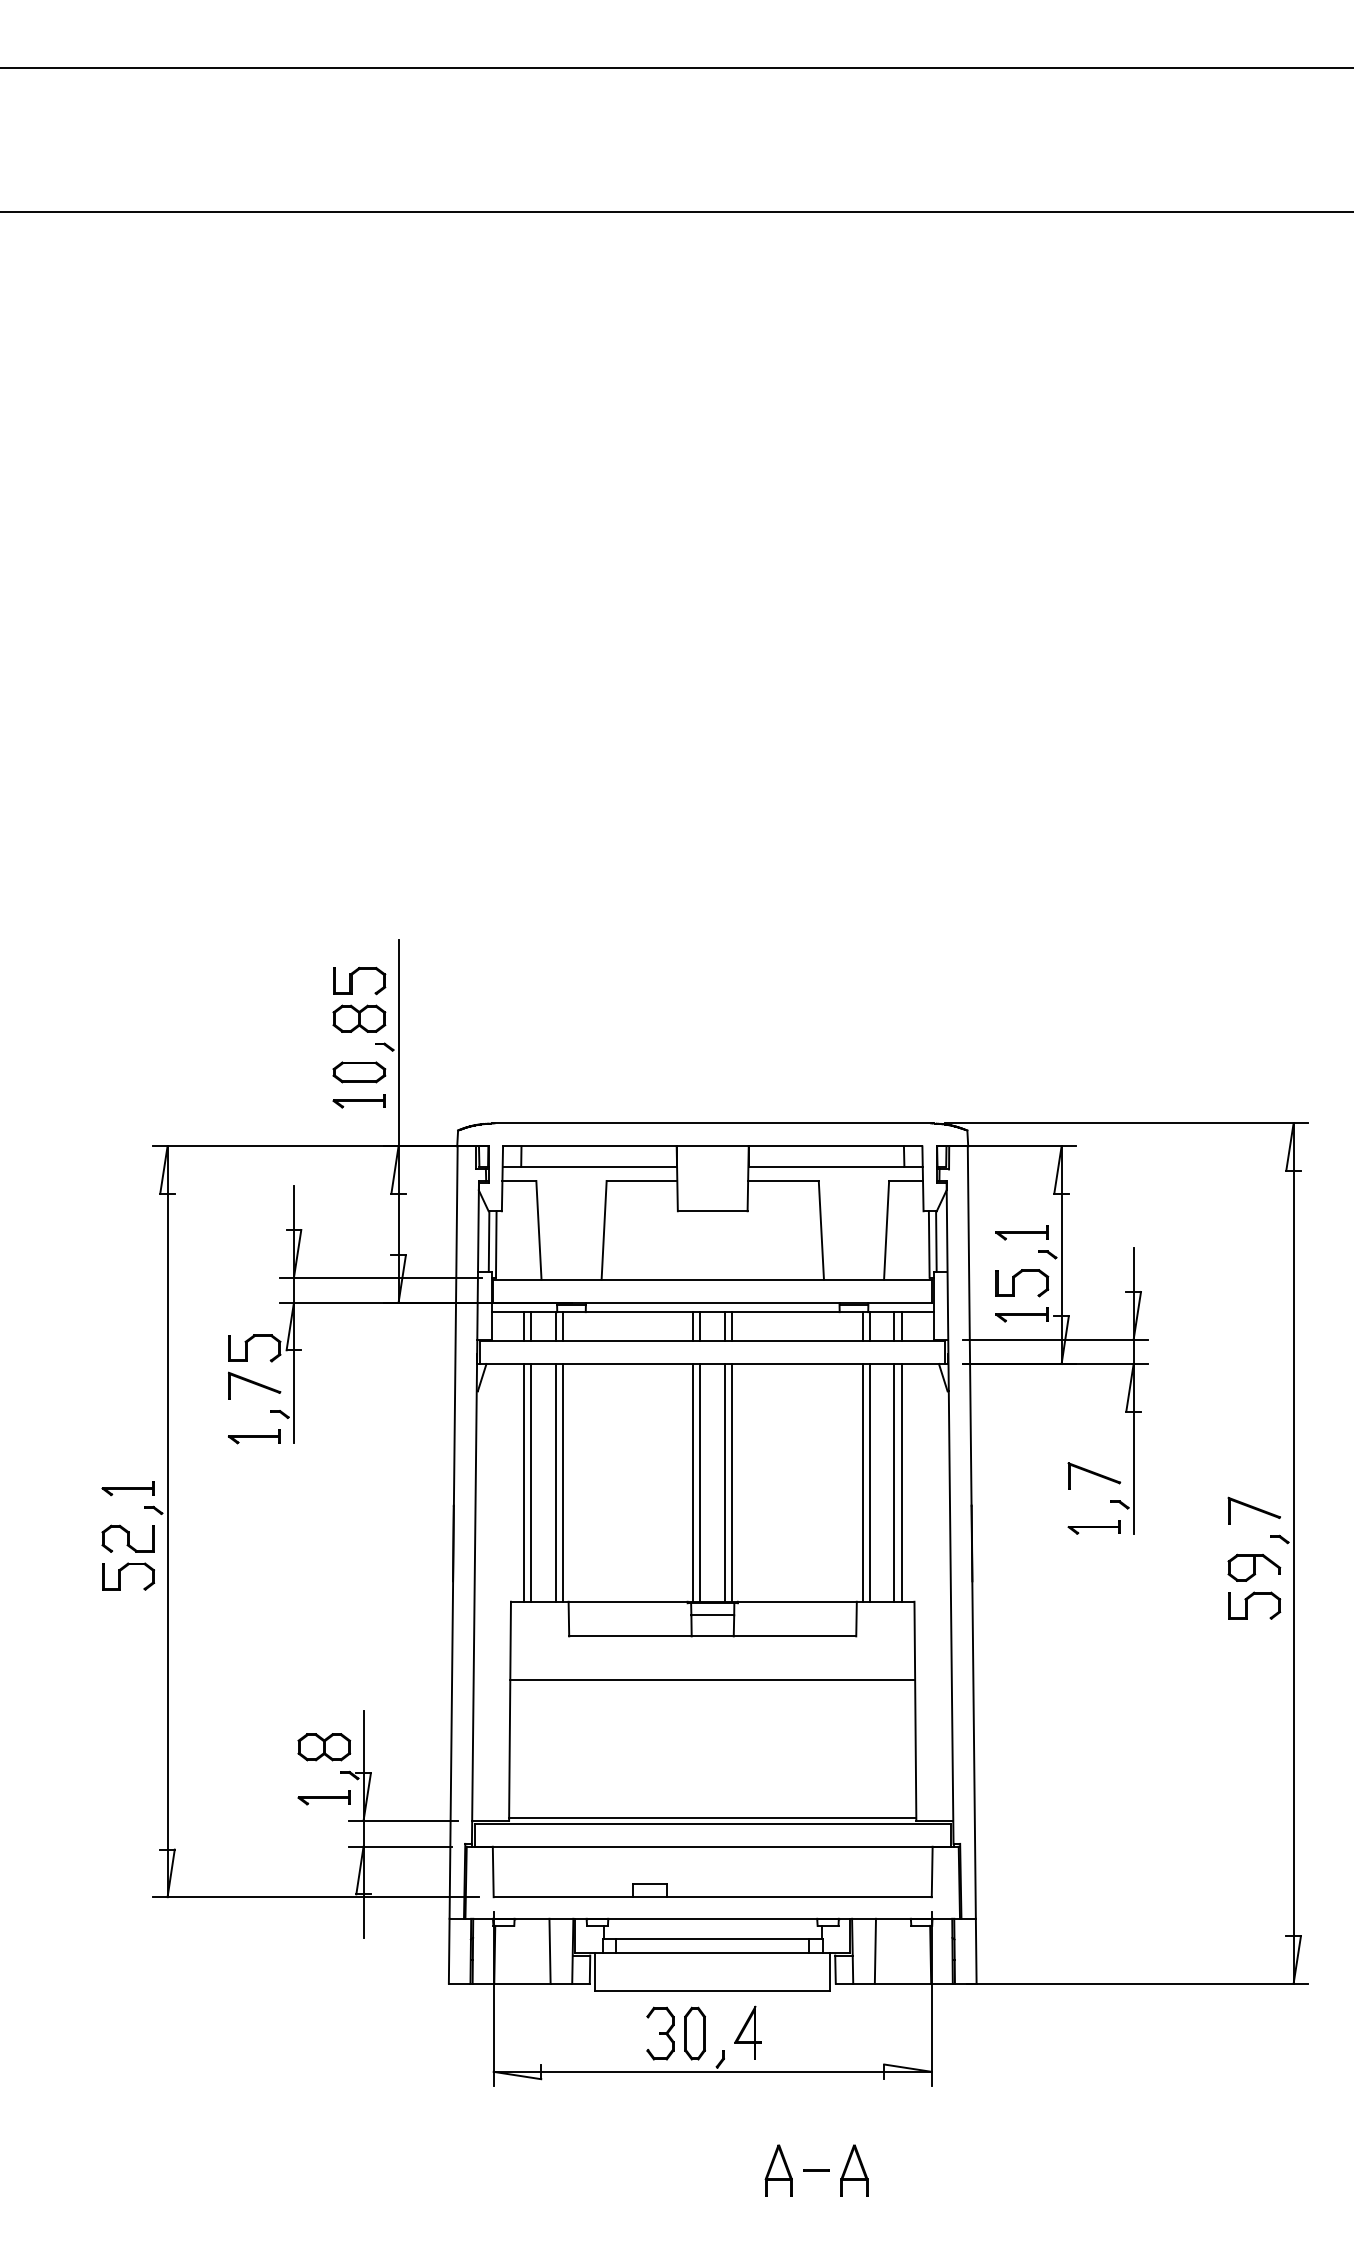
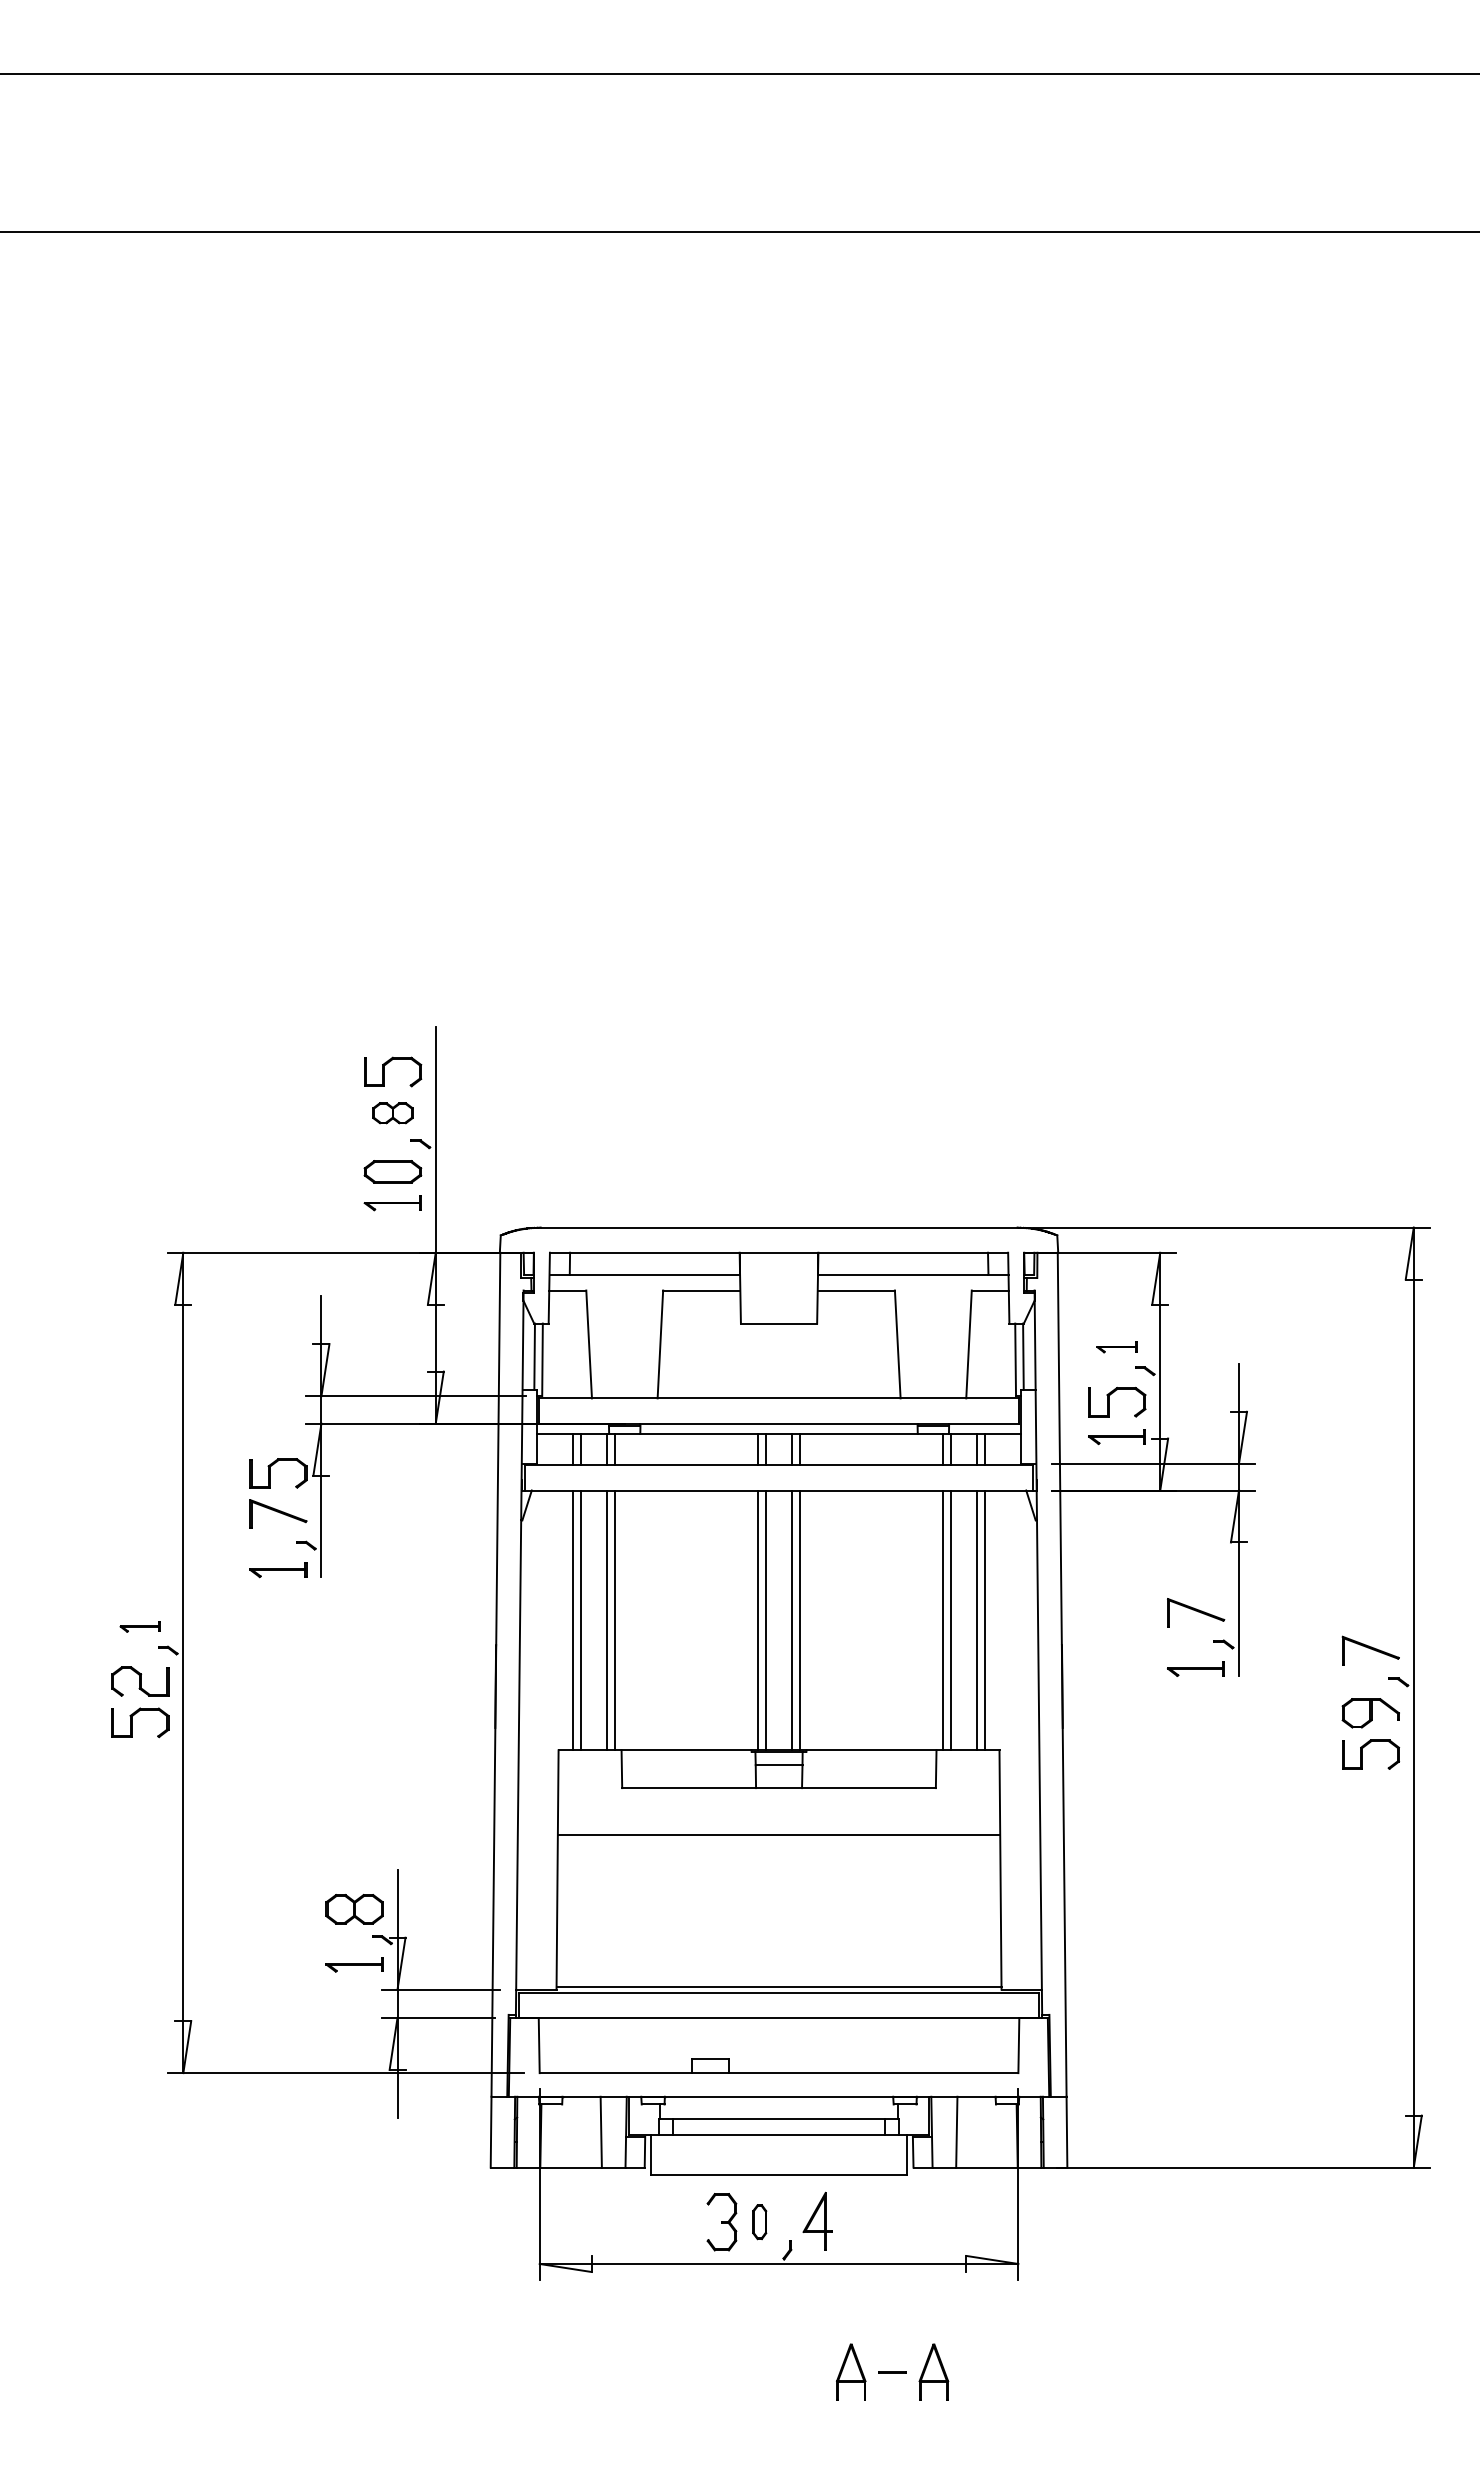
part: (359, 1018) -> (393, 1112), size x0.7
part: (1021, 1232) -> (1116, 1346), size x0.7
part: (127, 1488) -> (139, 1626), size x0.7
part: (694, 2033) -> (759, 2222), size x0.6

